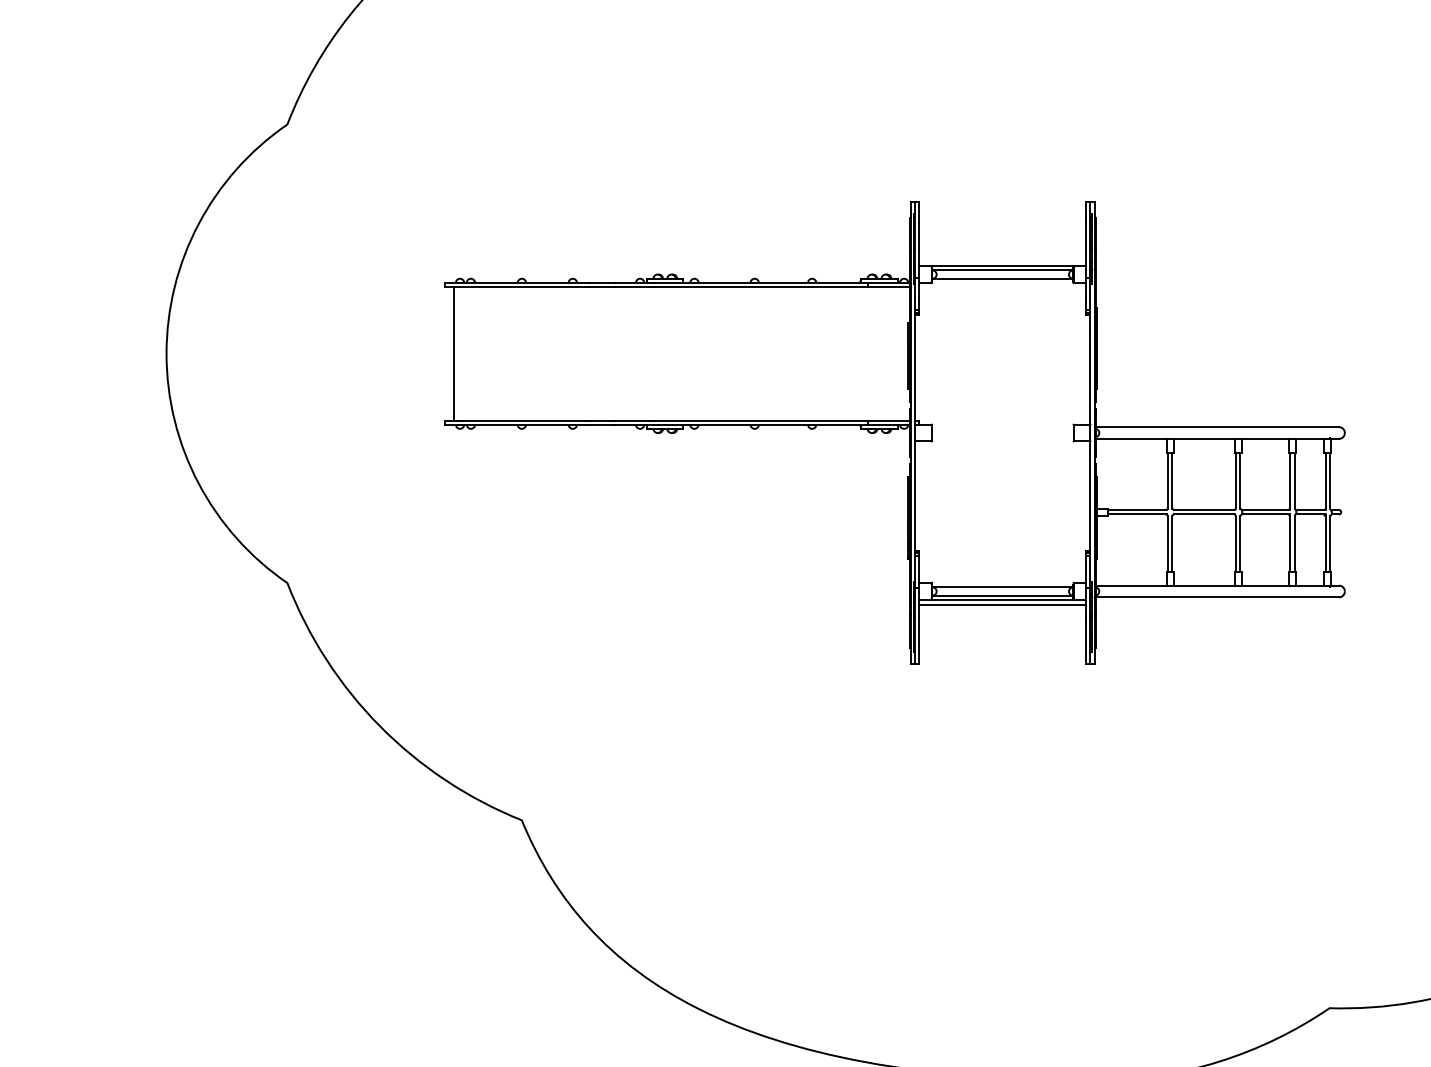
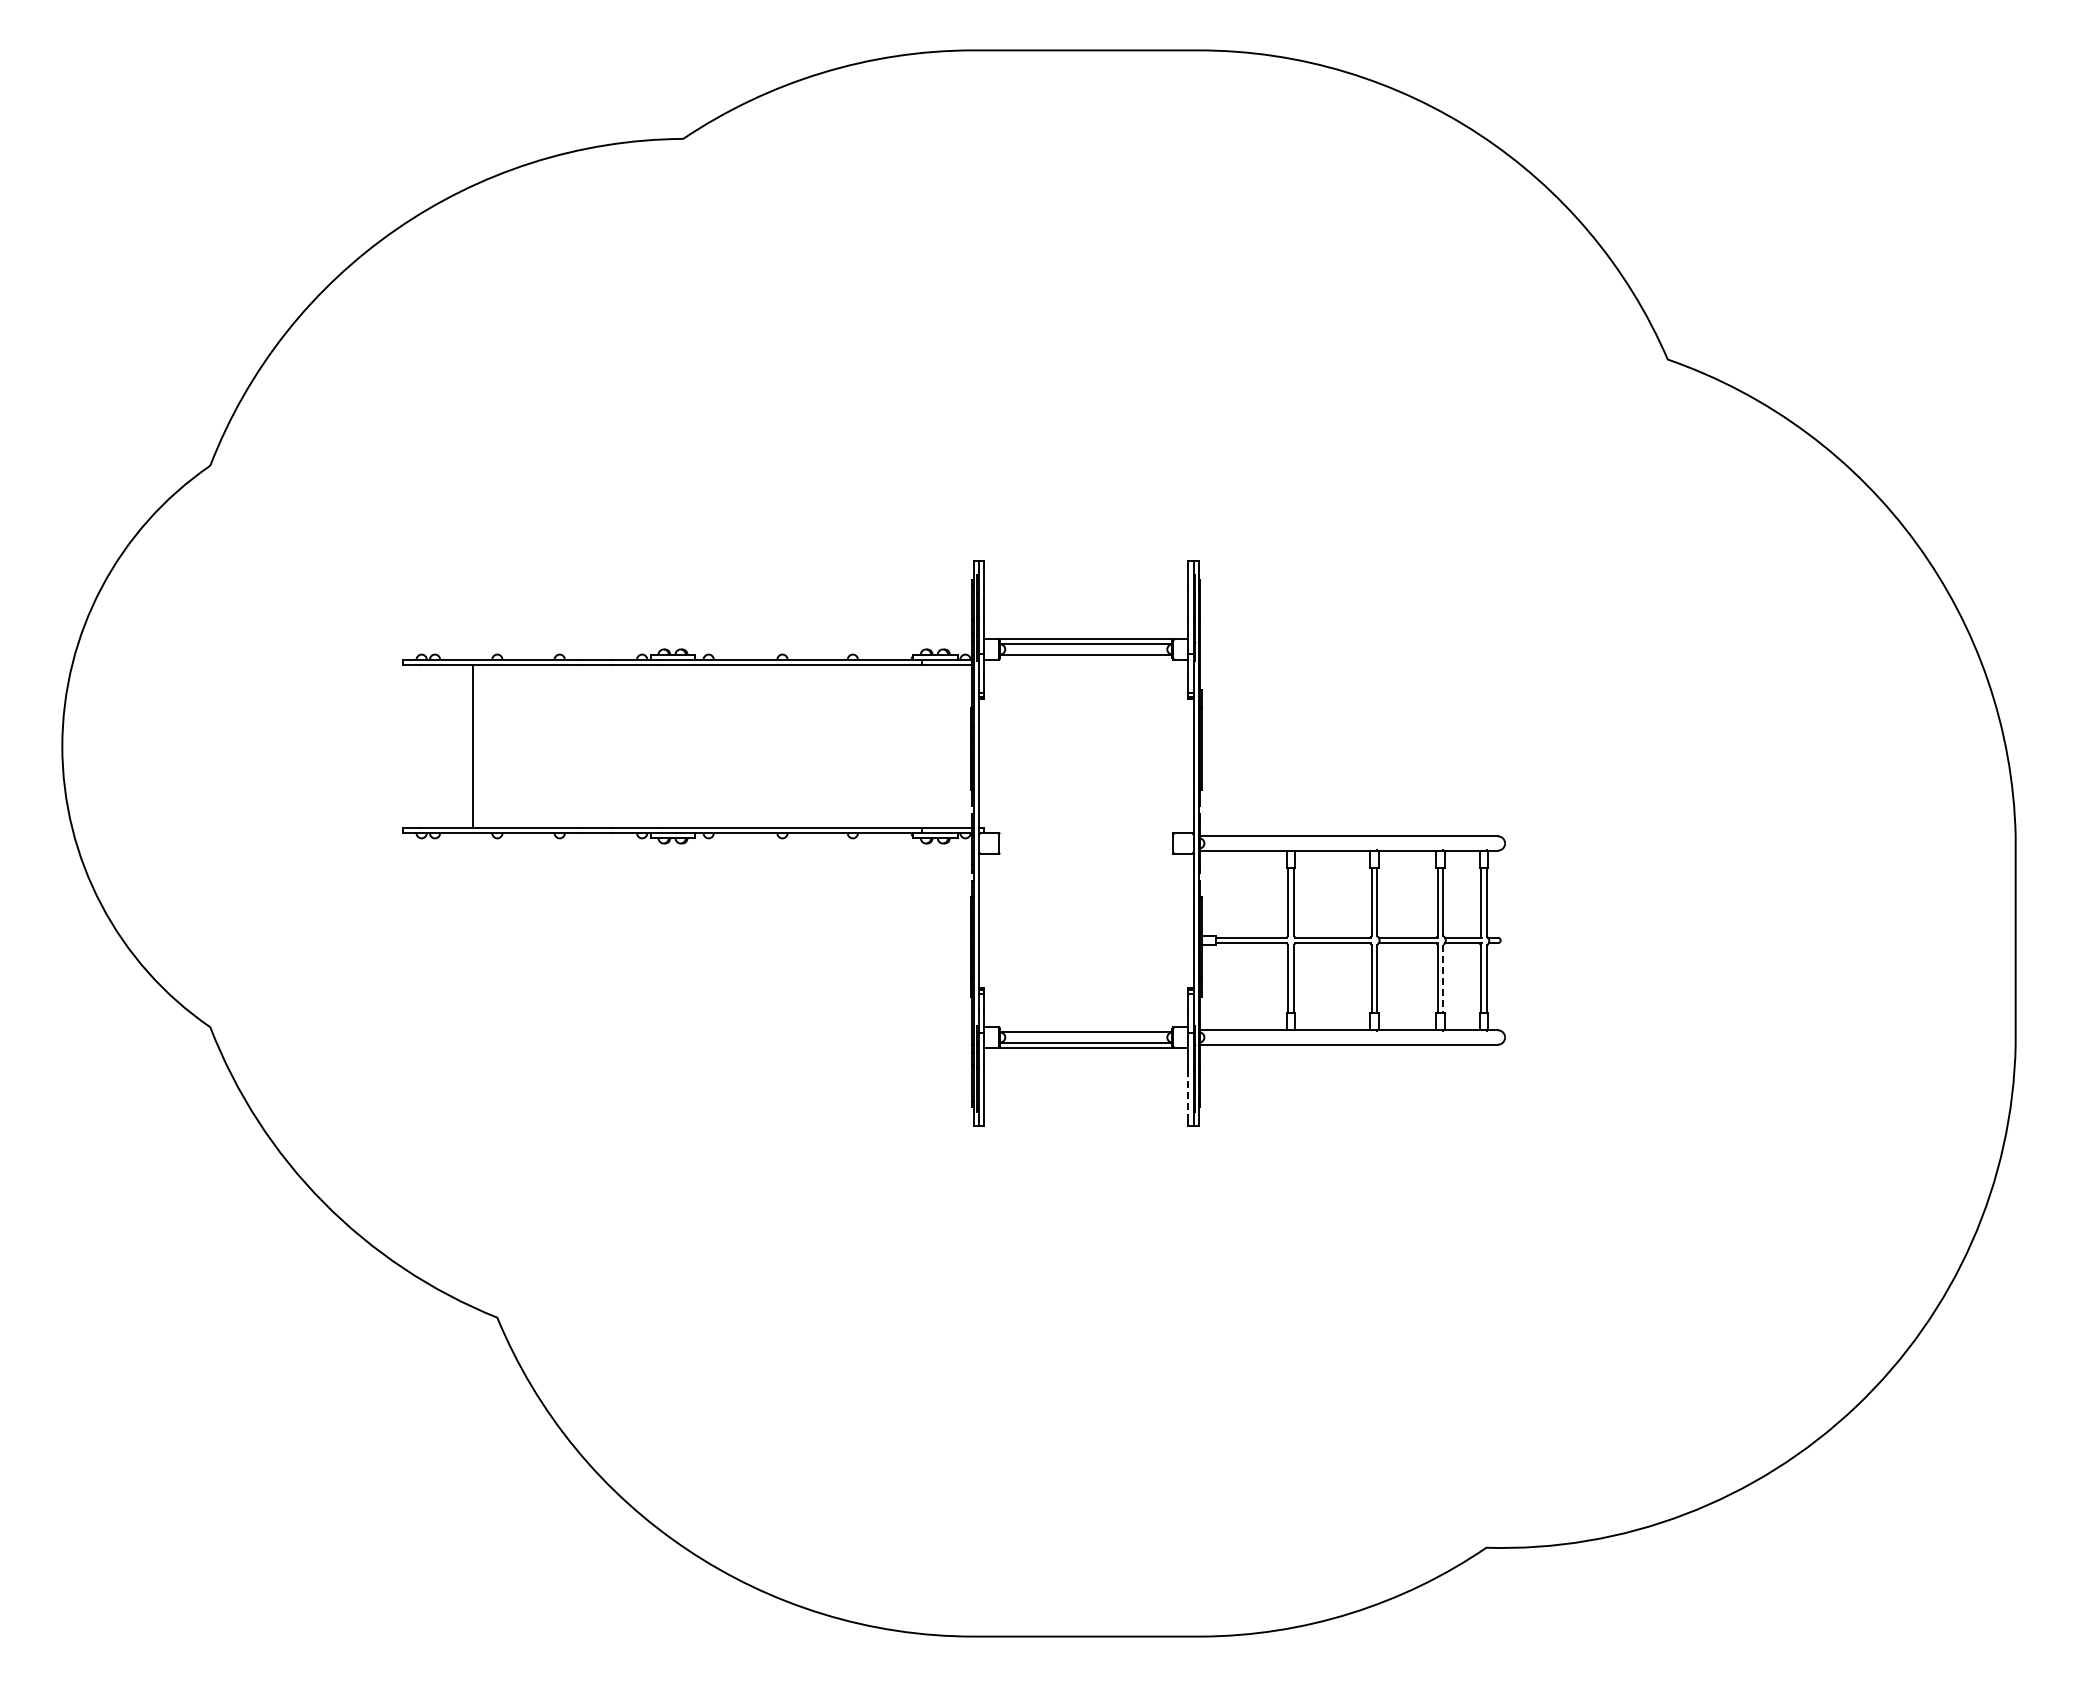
line: (453, 353) -> (472, 746), moved
line: (1294, 544) -> (1443, 979), solid -> dashed
line: (1002, 604) -> (1086, 1053), removed
line: (1086, 638) -> (1188, 1095), solid -> dashed

